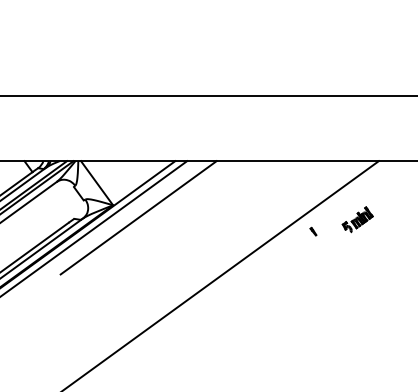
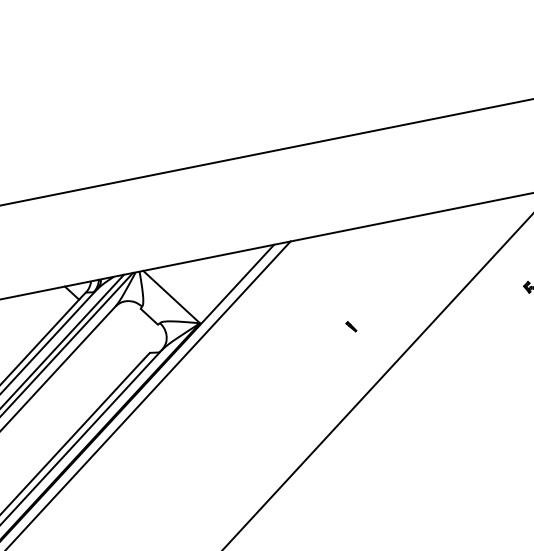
line: (138, 217) -> (238, 333), removed
part: (313, 231) -> (351, 326), moved

